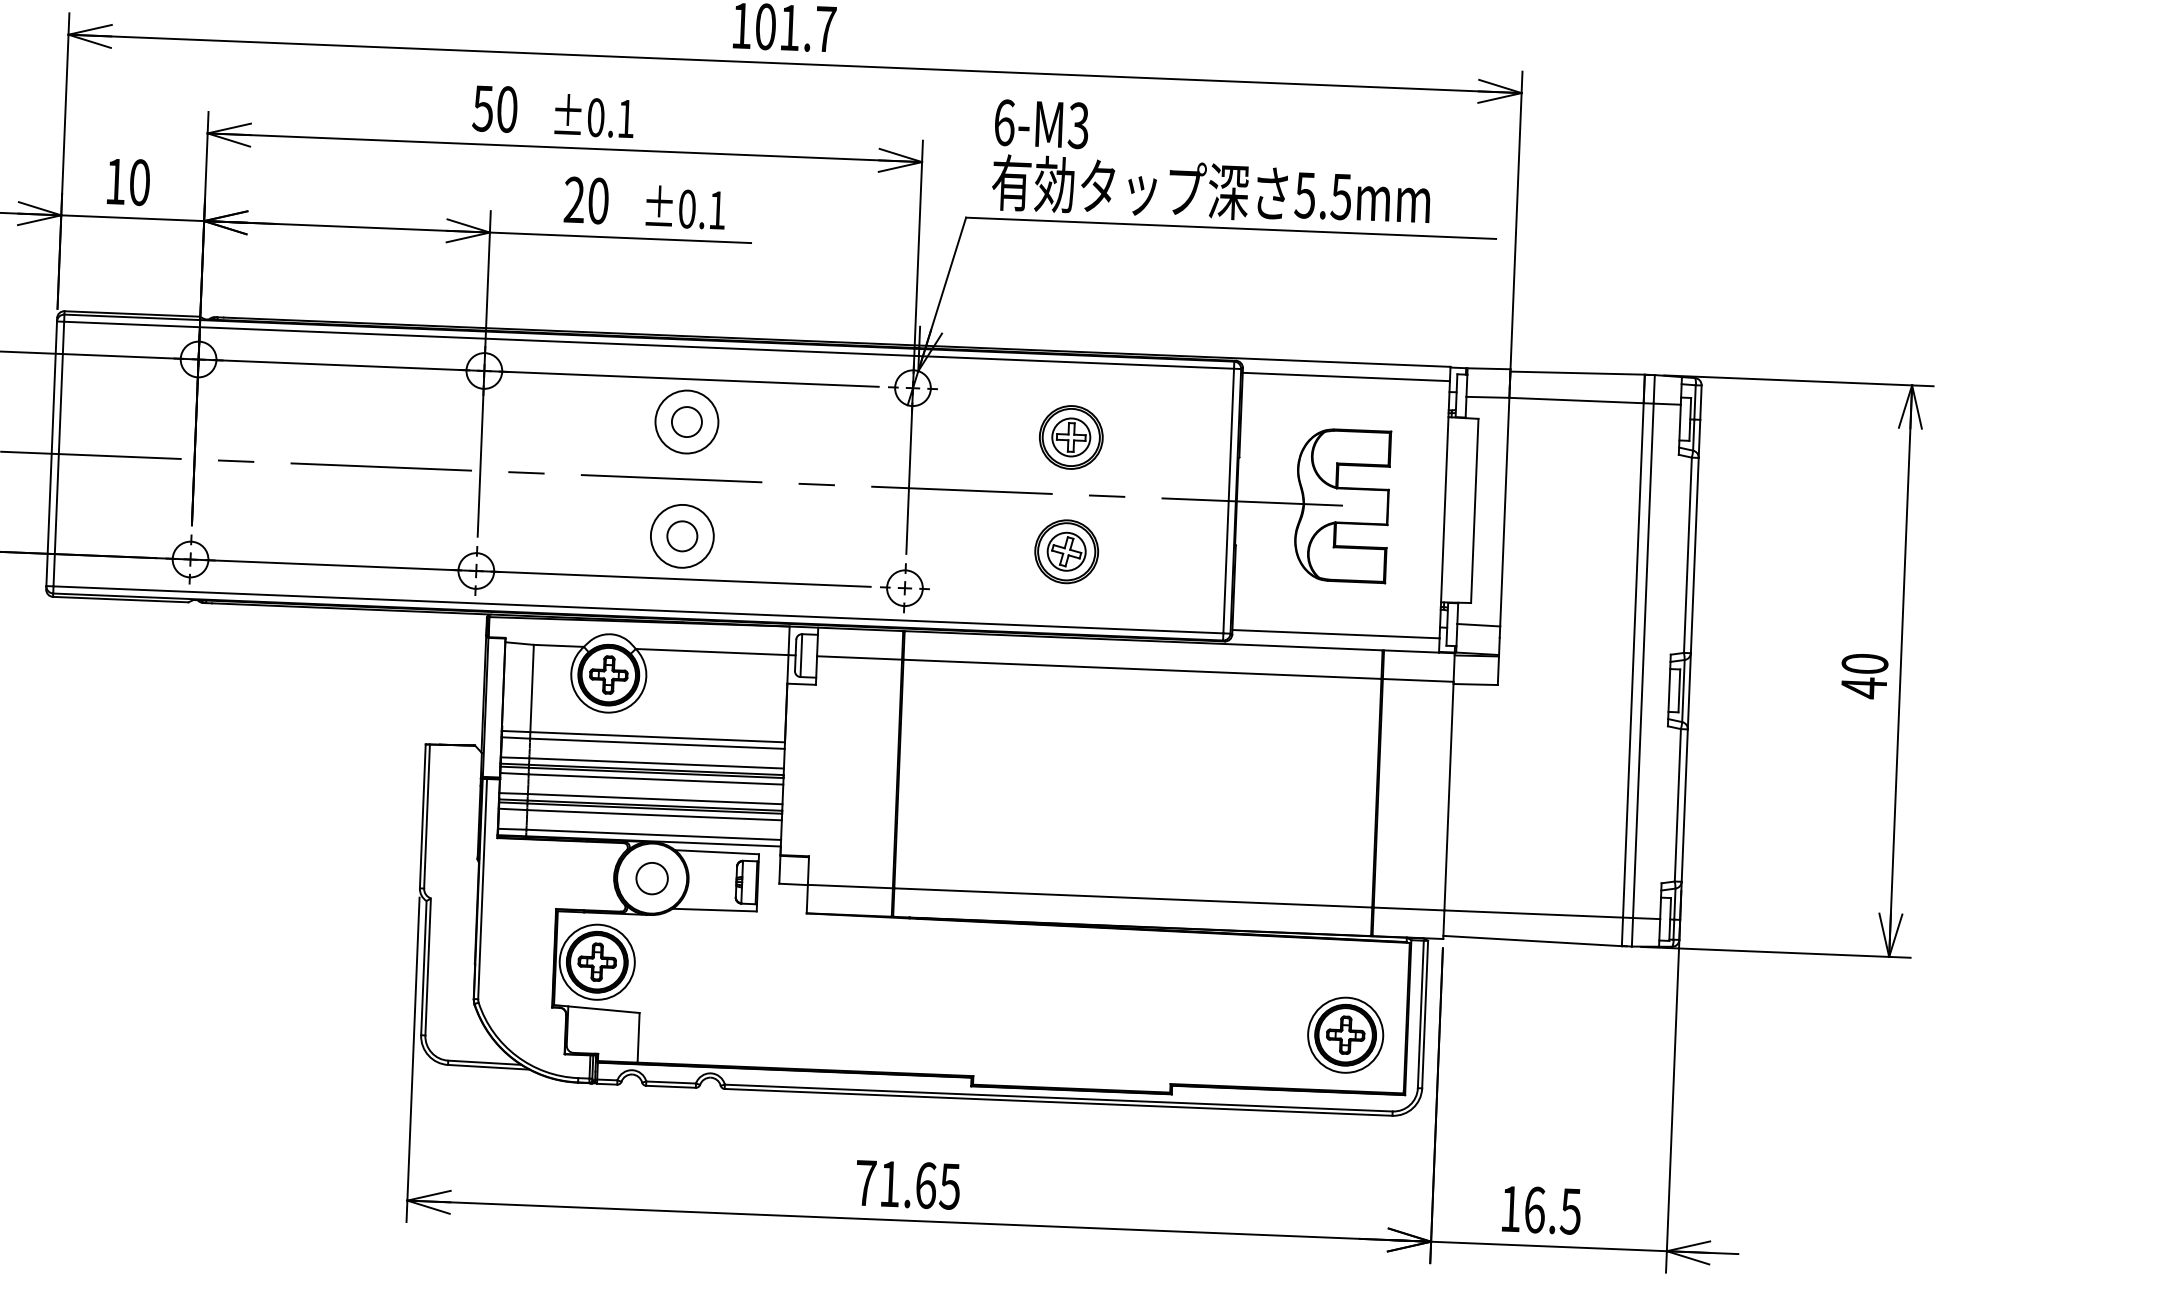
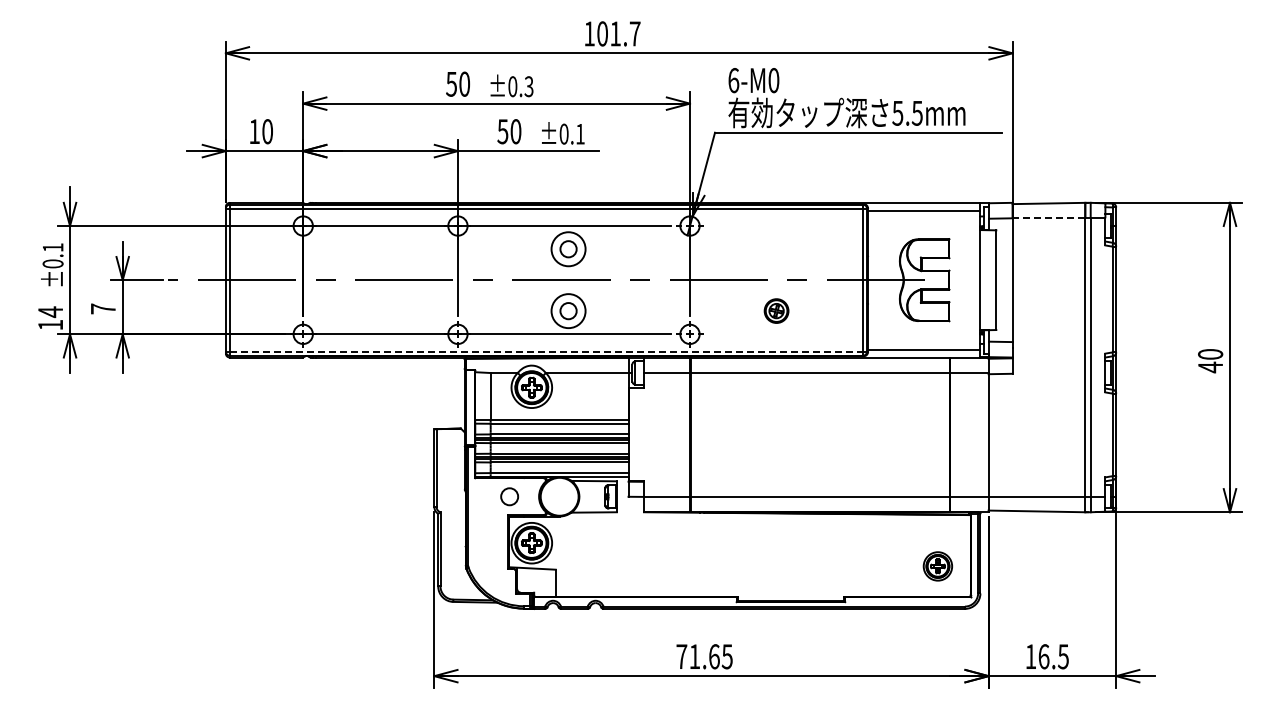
text: (625, 118) -> (528, 86), ±0.1 -> ±0.3
text: (1078, 125) -> (773, 80), 6-M3 -> 6-M0
text: (573, 199) -> (502, 131), 20 -> 50
line: (1575, 400) -> (1048, 218), solid -> dashed
part: (1071, 437) -> (776, 249), removed
part: (1066, 550) -> (776, 310), size x0.7
line: (638, 609) -> (546, 351), solid -> dashed
circle: (651, 878) -> (509, 496), moved
part: (1344, 1035) -> (937, 566), size x0.7

